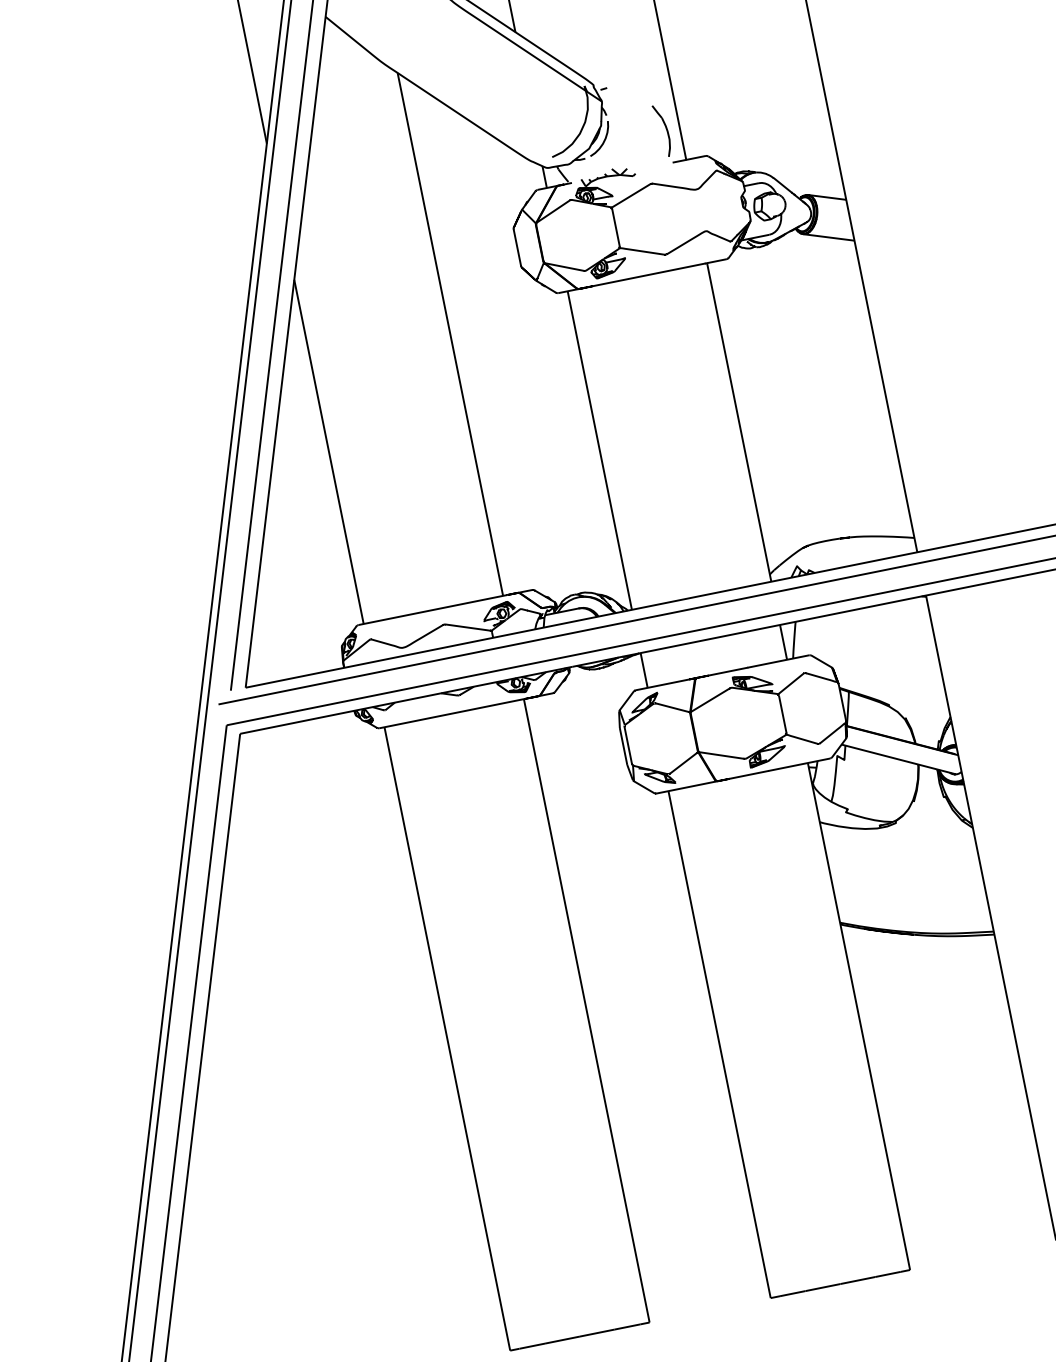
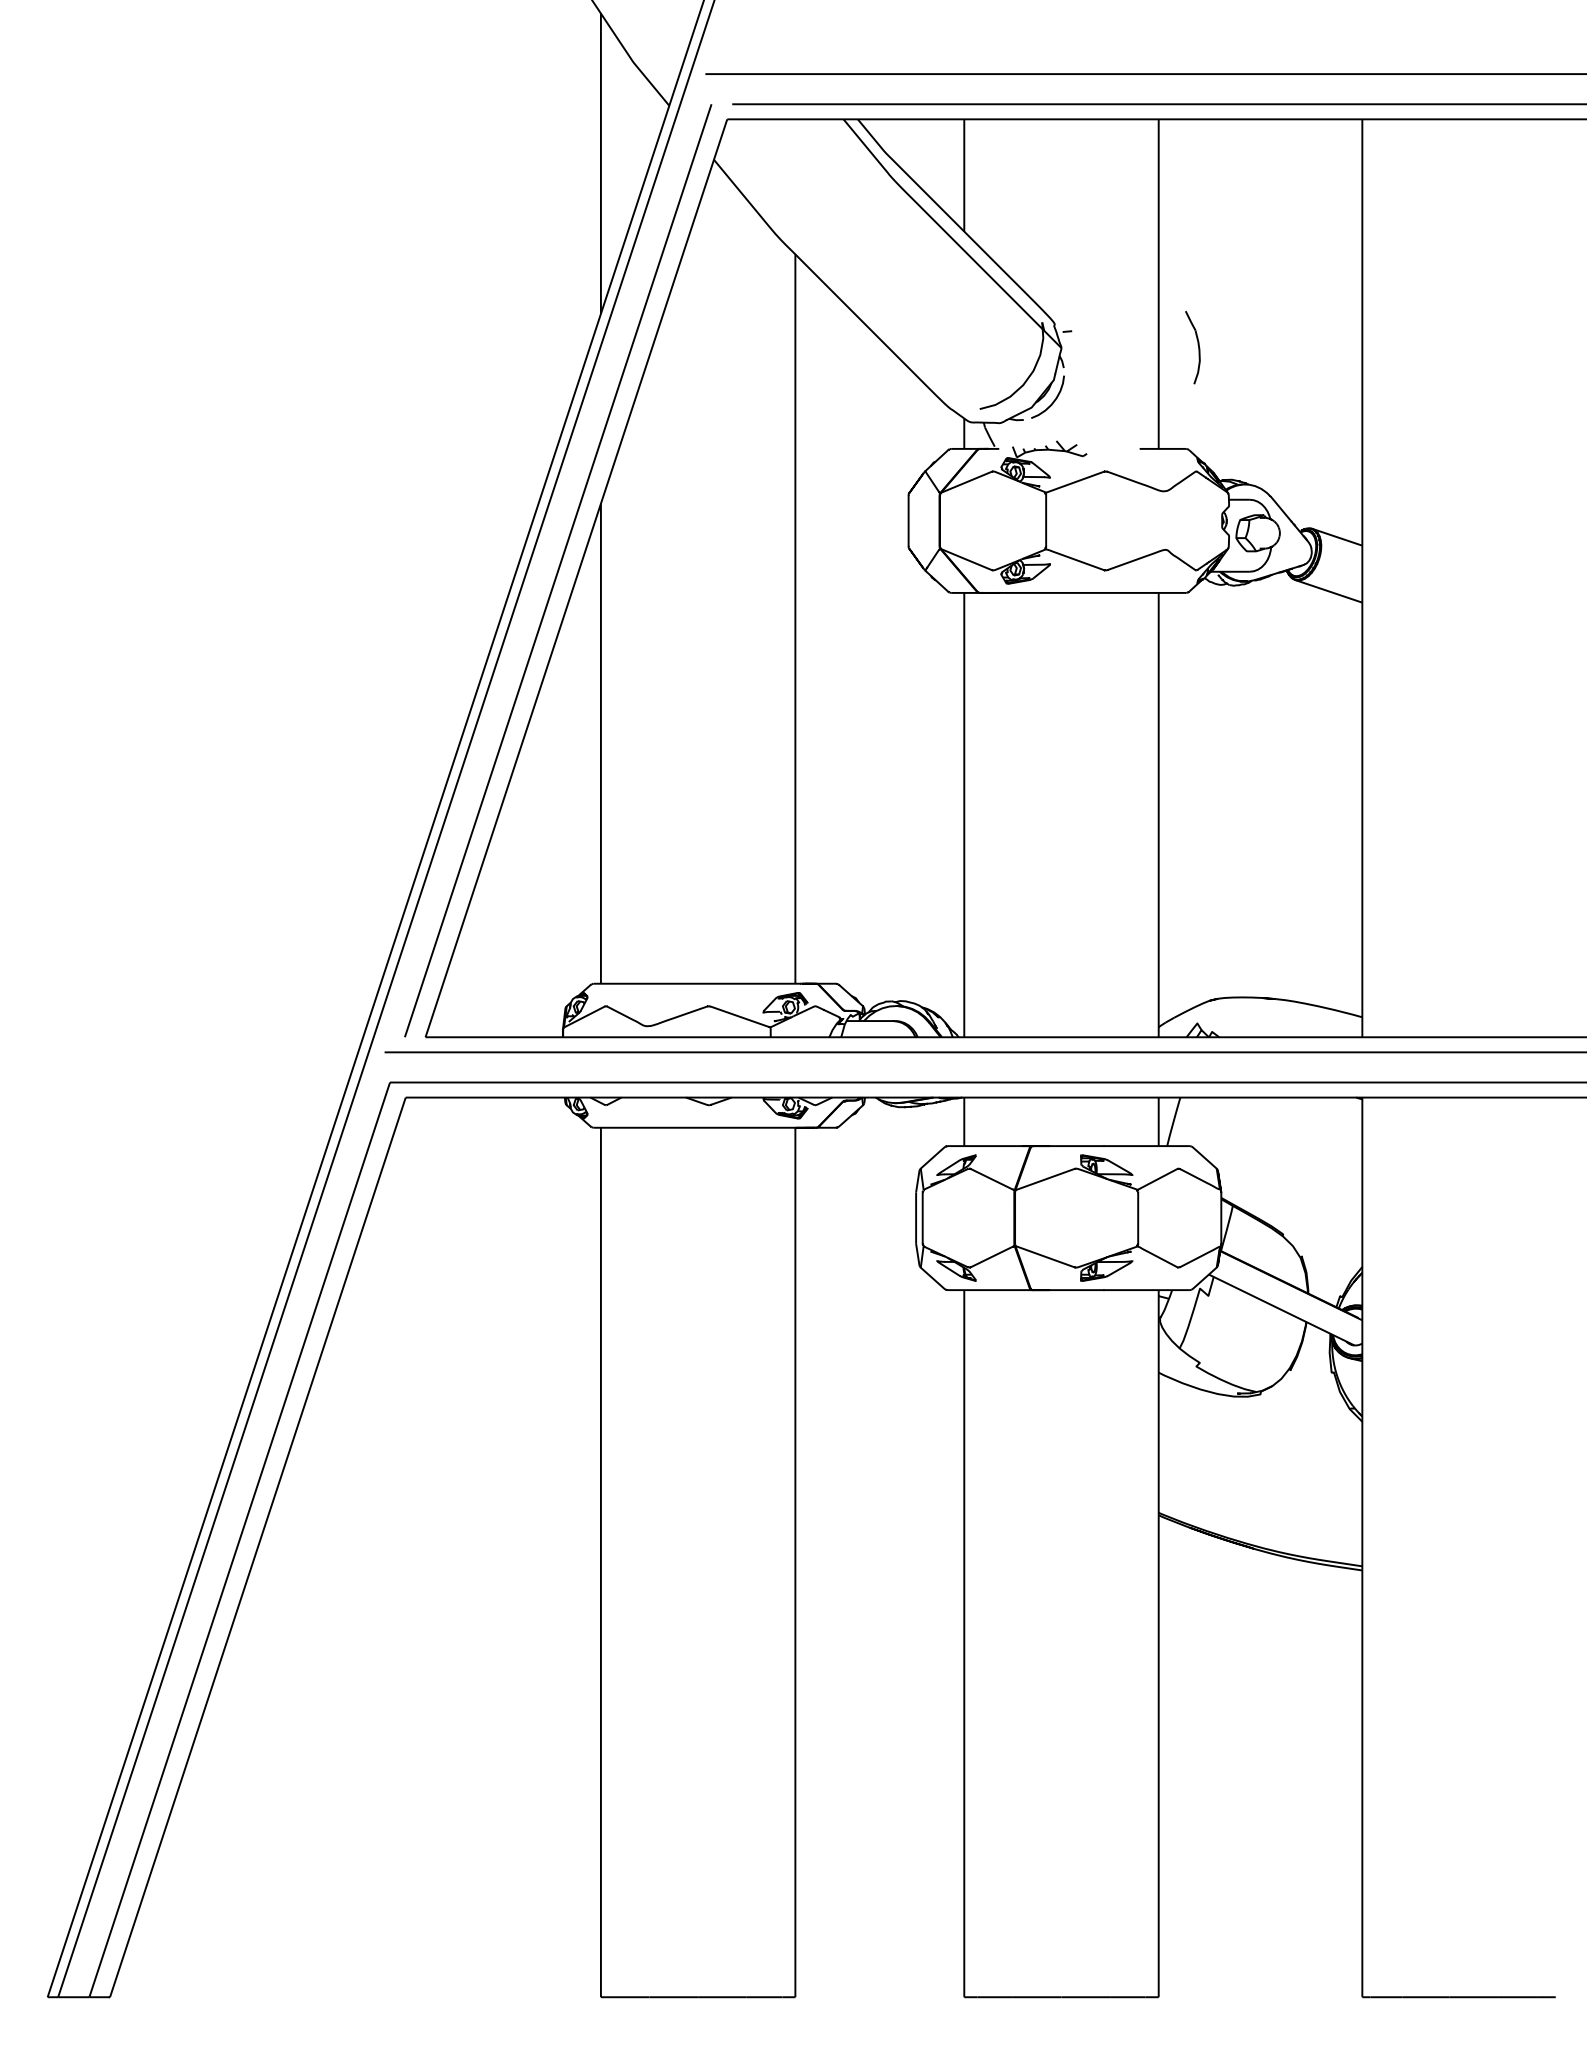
part: (662, 130) -> (1192, 347), moved

